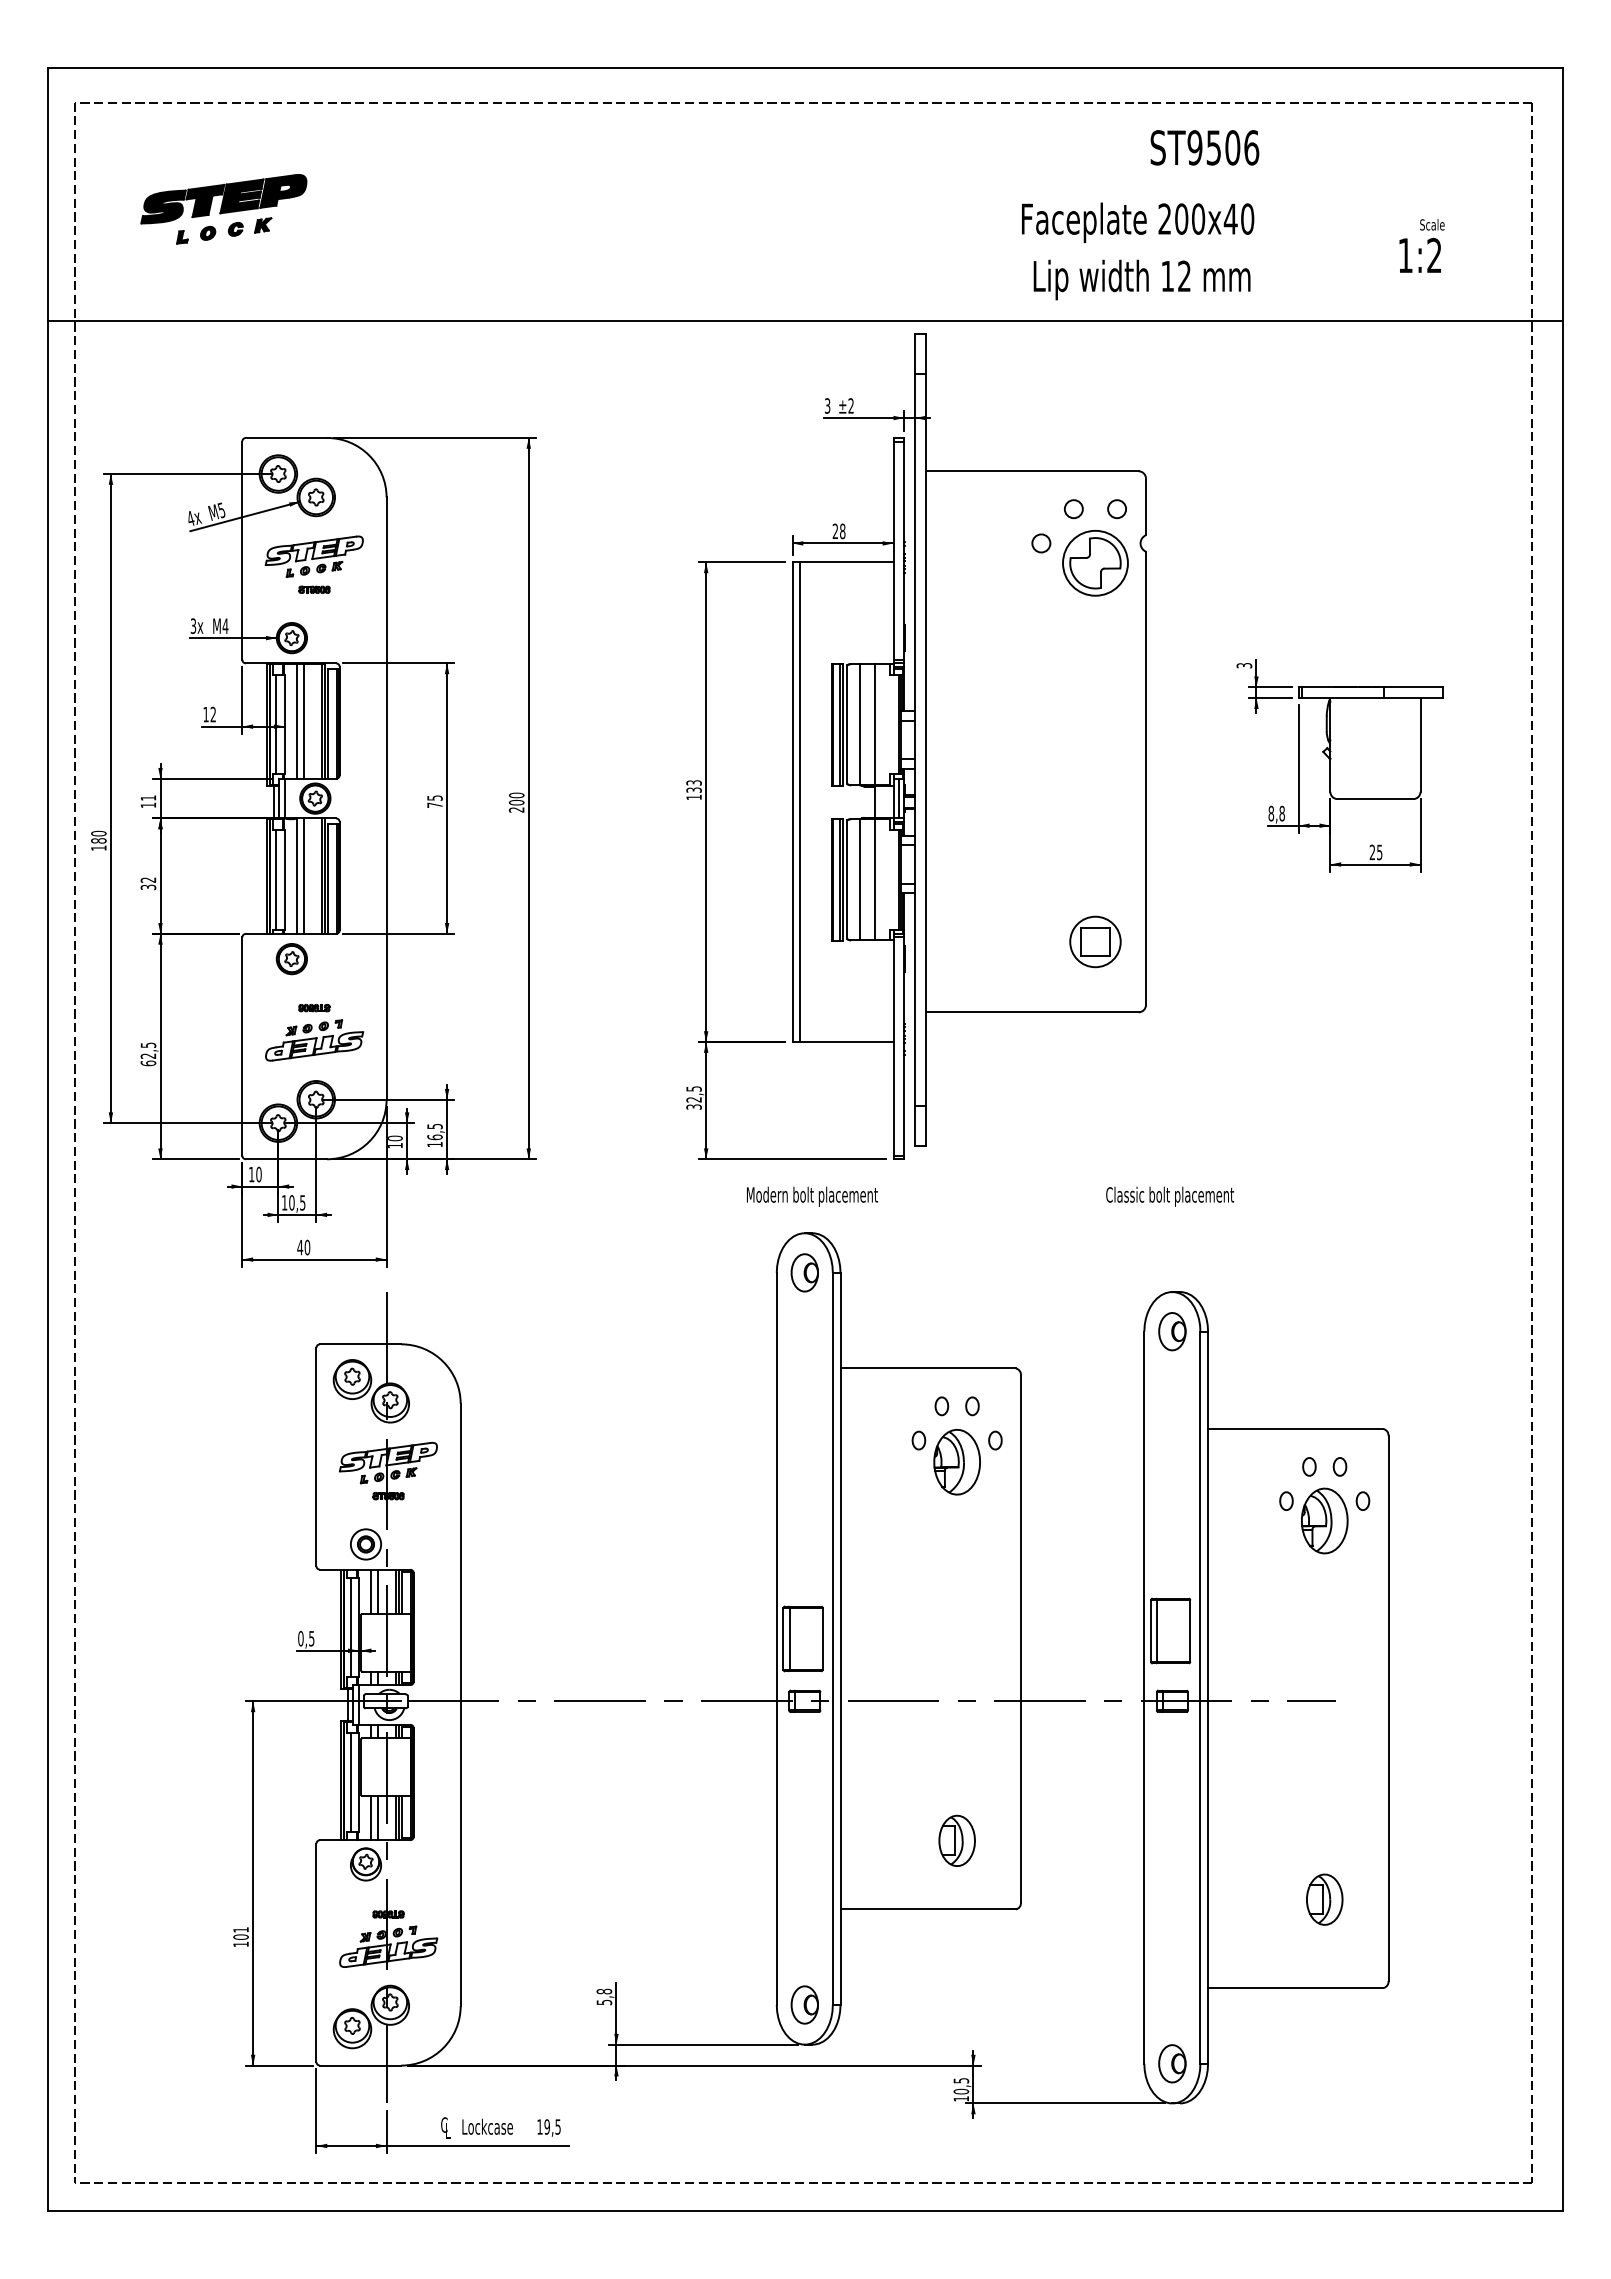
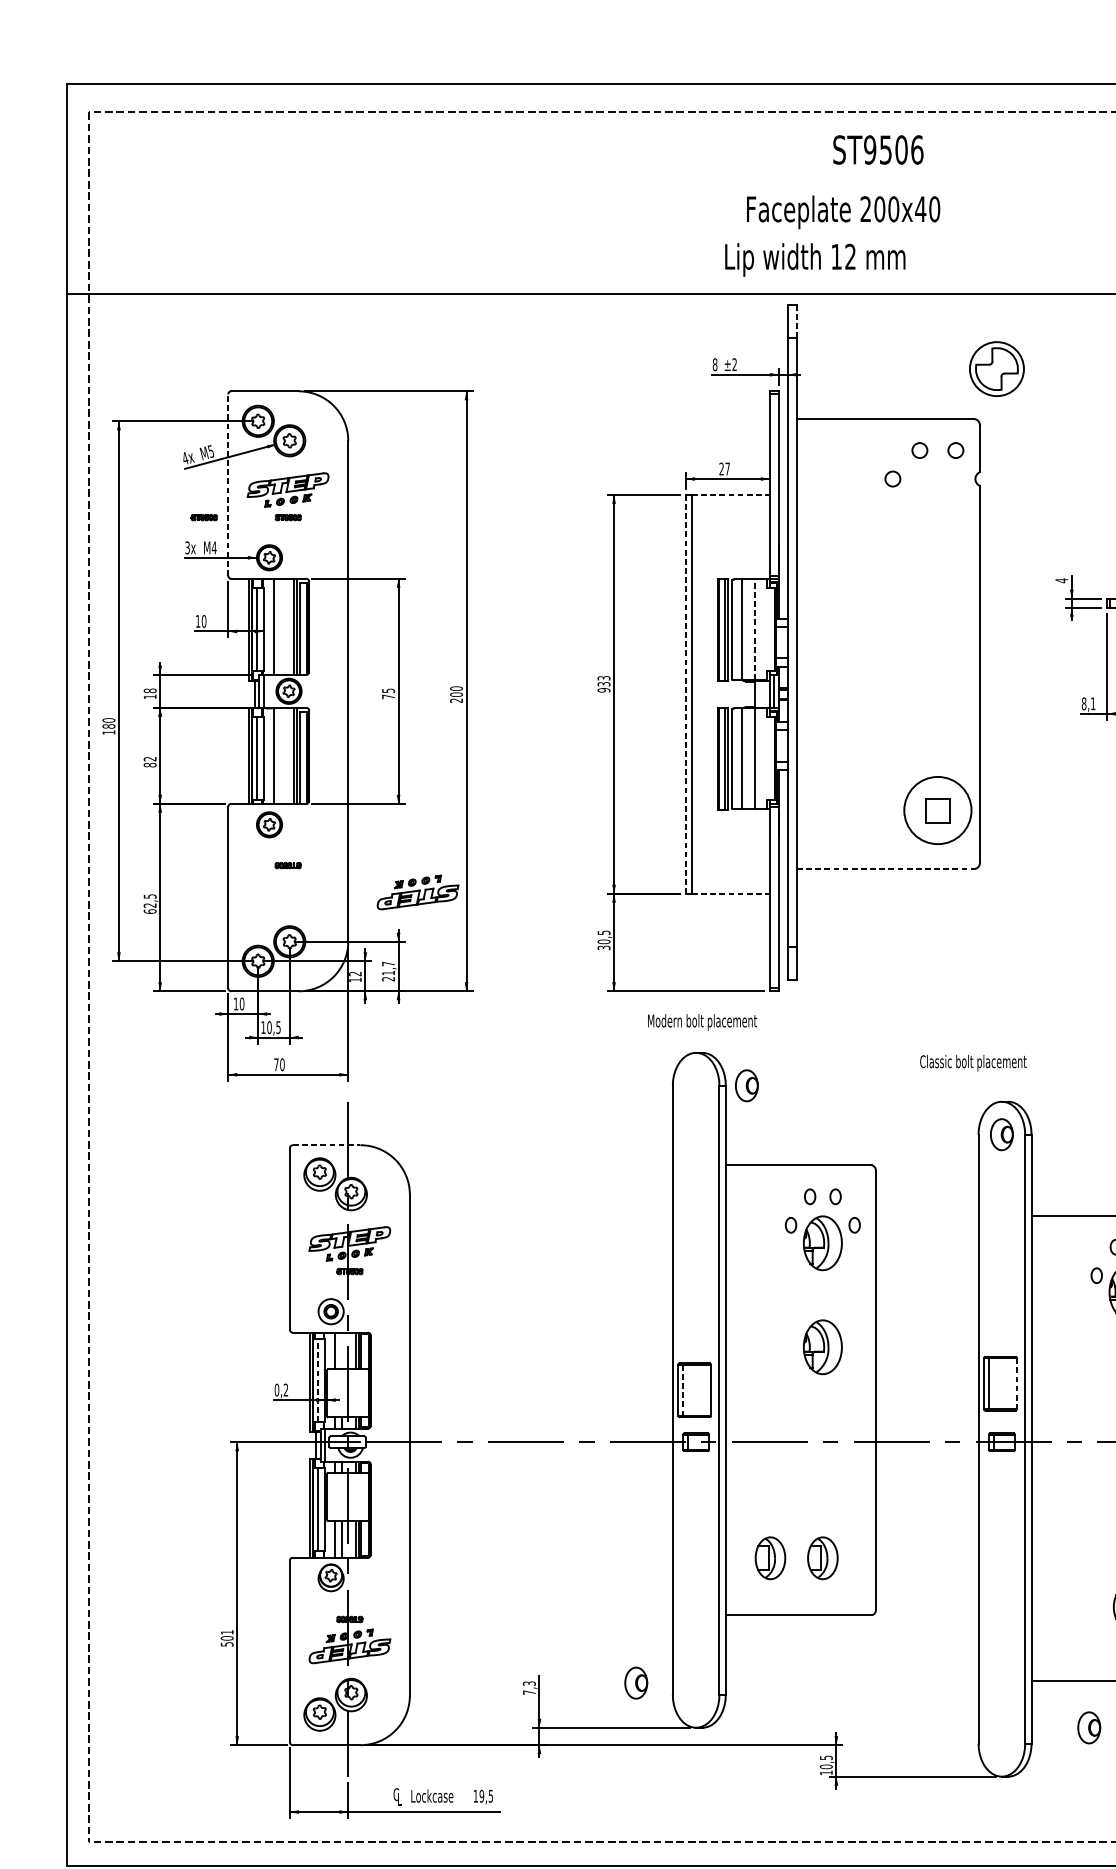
text: (1204, 147) -> (878, 149), moved
part: (223, 209) -> (212, 201), removed
text: (1138, 222) -> (843, 212), moved
text: (1141, 279) -> (814, 259), moved
line: (925, 354) -> (796, 321), solid -> dashed
text: (827, 405) -> (715, 364), 3 -> 8
text: (842, 531) -> (727, 469), 28 -> 27
line: (242, 550) -> (228, 484), solid -> dashed
line: (846, 562) -> (730, 494), solid -> dashed
part: (1095, 562) -> (996, 368), moved
part: (213, 589) -> (204, 517), added
text: (1244, 665) -> (1061, 580), 3 -> 4
text: (213, 714) -> (204, 621), 12 -> 10
line: (304, 721) -> (279, 627), removed
line: (875, 724) -> (754, 629), solid -> dashed
text: (148, 797) -> (150, 690), 11 -> 18
text: (693, 797) -> (603, 690), 133 -> 933
line: (792, 802) -> (685, 694), solid -> dashed
text: (1281, 813) -> (1092, 703), 8,8 -> 8,1
line: (304, 875) -> (279, 755), removed
text: (148, 887) -> (150, 765), 32 -> 82
circle: (1095, 941) -> (937, 810), size x1.6
line: (1032, 1012) -> (885, 869), solid -> dashed
part: (314, 1040) -> (418, 892), moved
line: (846, 1042) -> (730, 894), solid -> dashed
text: (693, 1099) -> (603, 941), 32,5 -> 30,5
text: (434, 1135) -> (388, 971), 16,5 -> 21,7
text: (395, 1138) -> (355, 974), 10 -> 12
text: (1170, 1196) -> (973, 1063), moved
text: (300, 1247) -> (276, 1064), 40 -> 70
part: (804, 1272) -> (746, 1085), moved
line: (360, 1344) -> (326, 1145), solid -> dashed
part: (956, 1586) -> (822, 1346), added
line: (378, 1591) -> (341, 1350), removed
line: (350, 1627) -> (318, 1380), solid -> dashed
line: (1190, 1631) -> (1016, 1384), solid -> dashed
text: (311, 1638) -> (285, 1389), 0,5 -> 0,2
line: (789, 1638) -> (683, 1389), solid -> dashed
part: (893, 1840) -> (769, 1557), added
text: (240, 1944) -> (226, 1644), 101 -> 501
text: (604, 1996) -> (529, 1687), 5,8 -> 7,3
part: (804, 2004) -> (635, 1682), moved
part: (1172, 2063) -> (1089, 1727), moved

